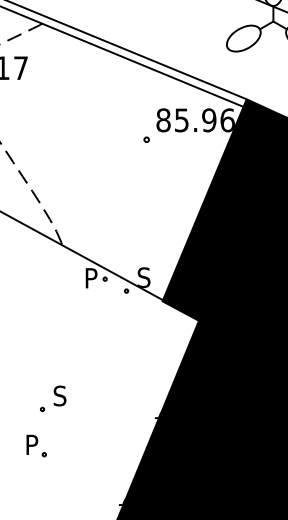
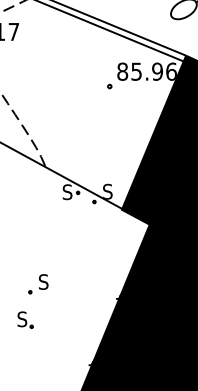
text: (91, 277) -> (67, 191), P -> S
text: (31, 444) -> (21, 319), P -> S

